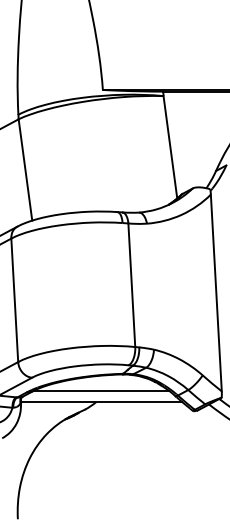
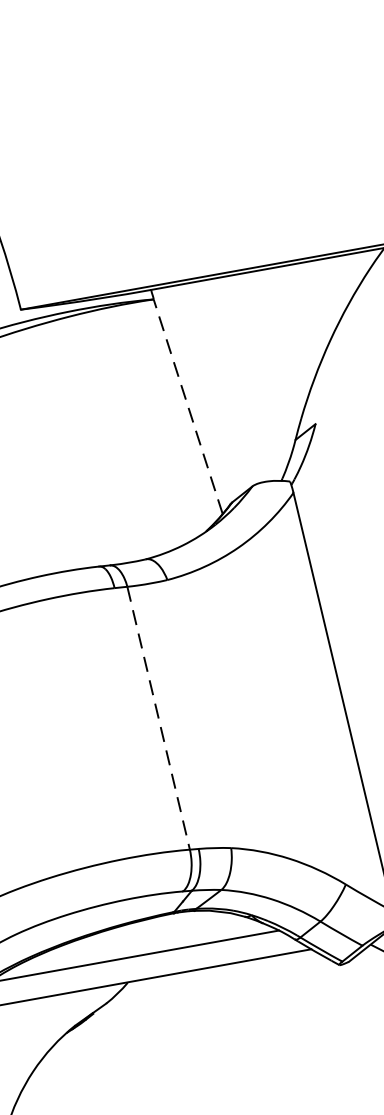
line: (170, 146) -> (188, 405), solid -> dashed
line: (131, 285) -> (158, 718), solid -> dashed

